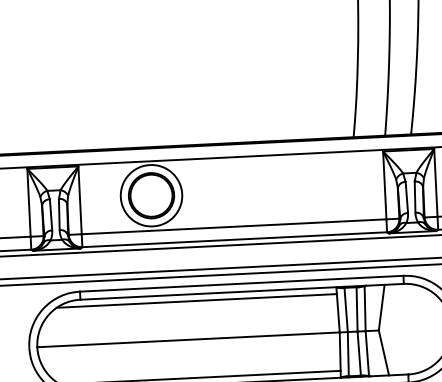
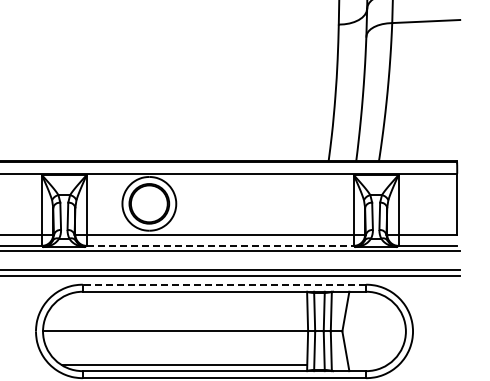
line: (235, 239) -> (220, 245), solid -> dashed
line: (241, 283) -> (224, 284), solid -> dashed
line: (196, 300) -> (184, 297), removed

